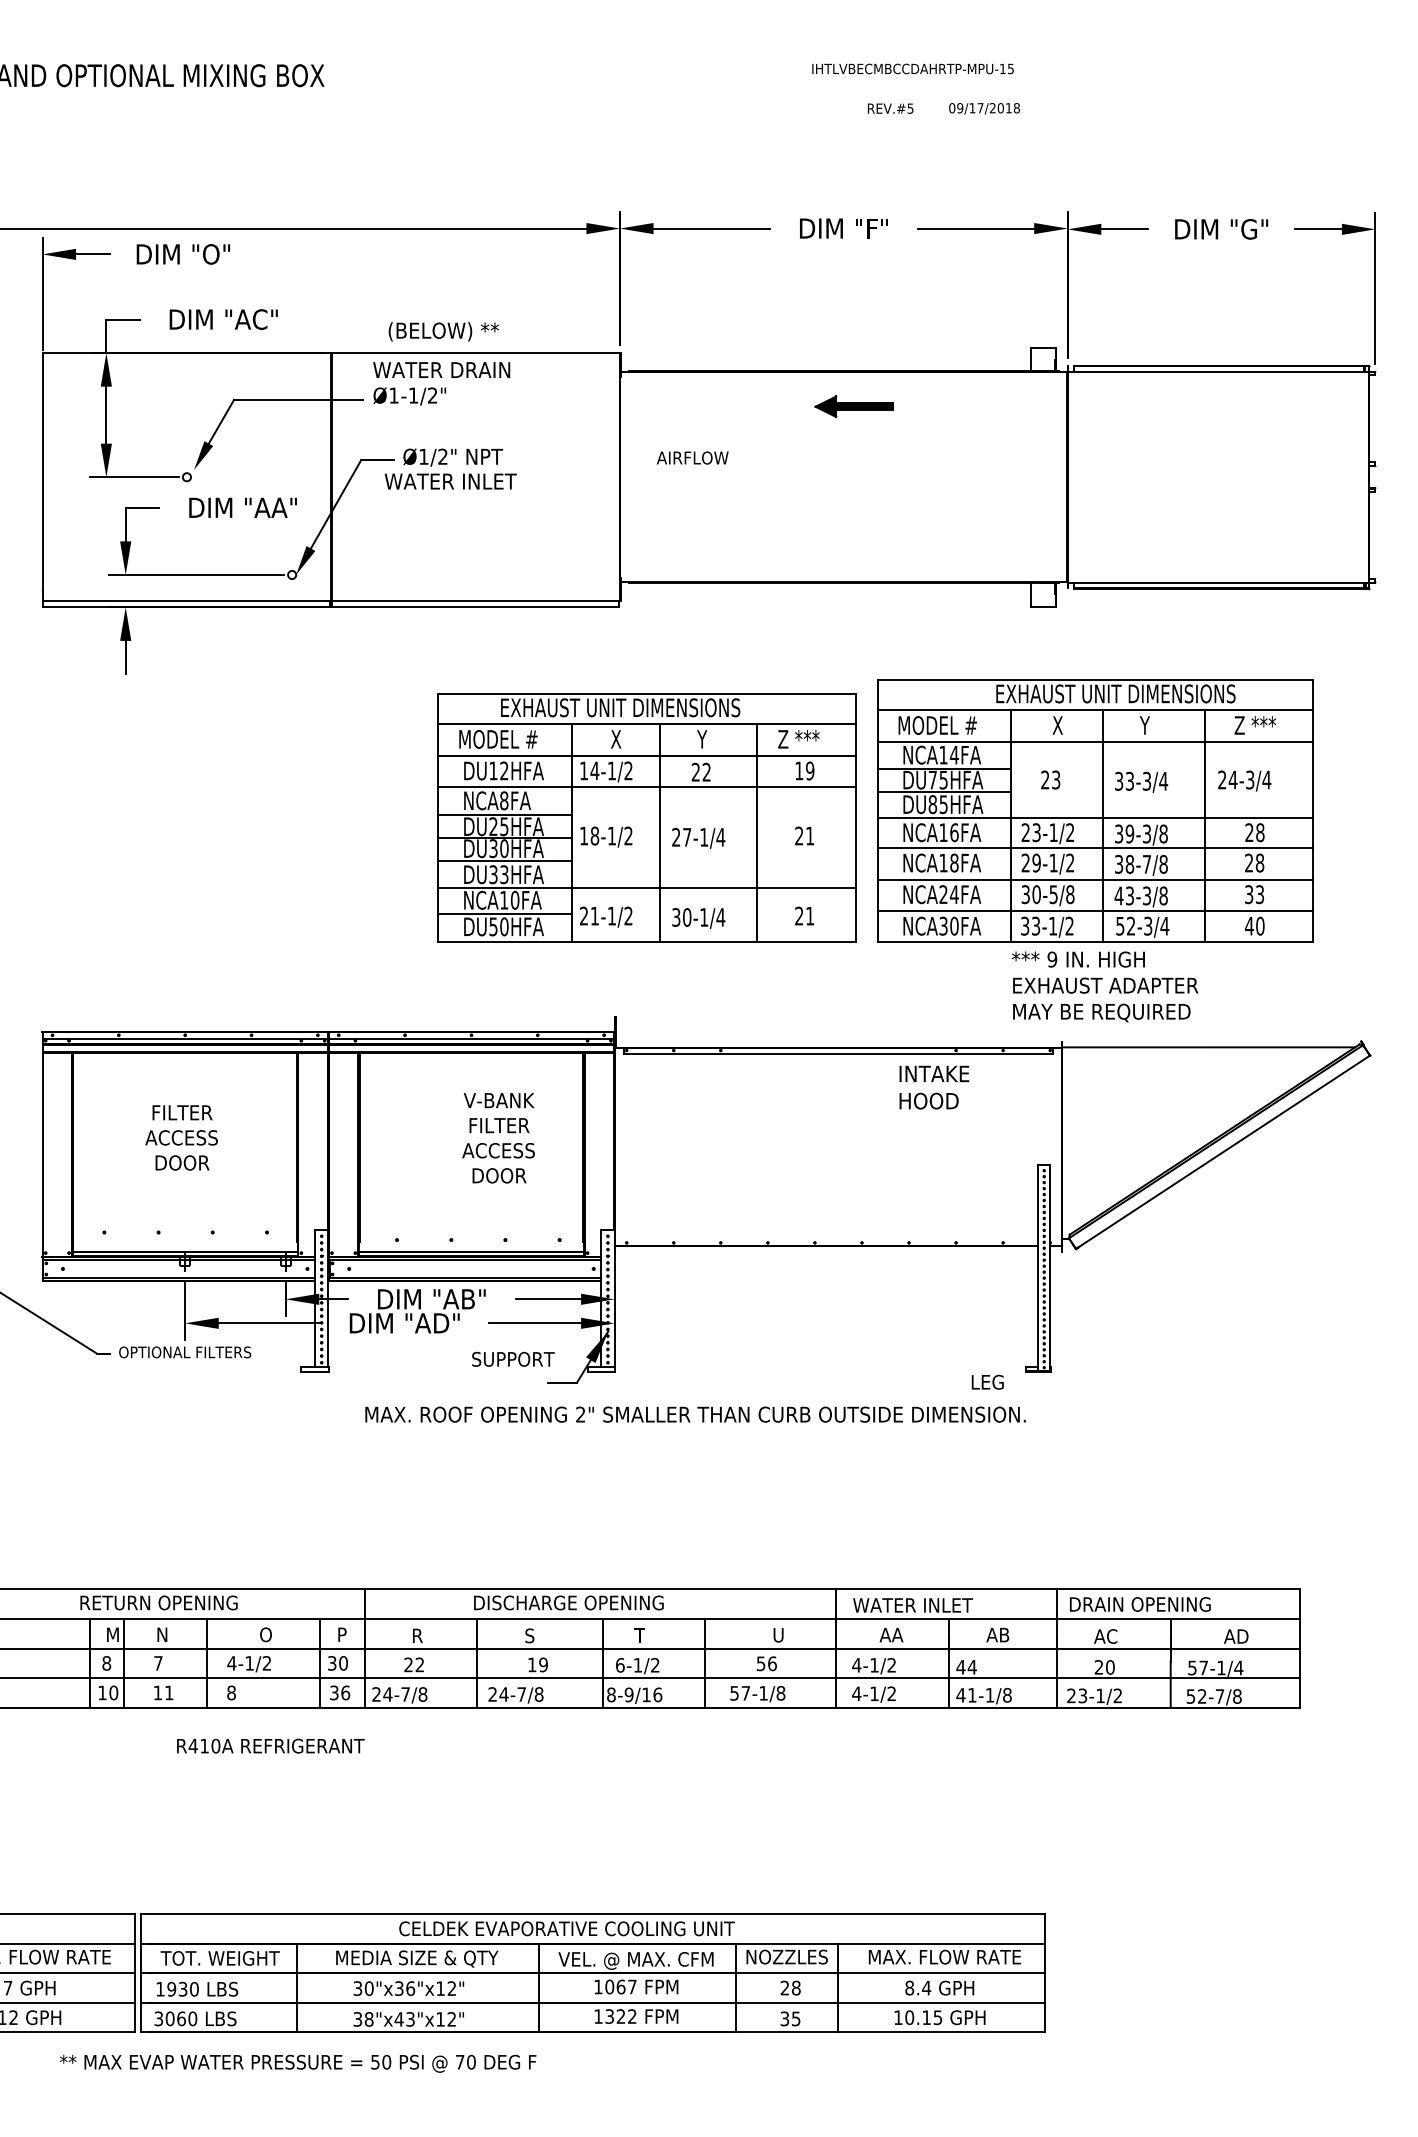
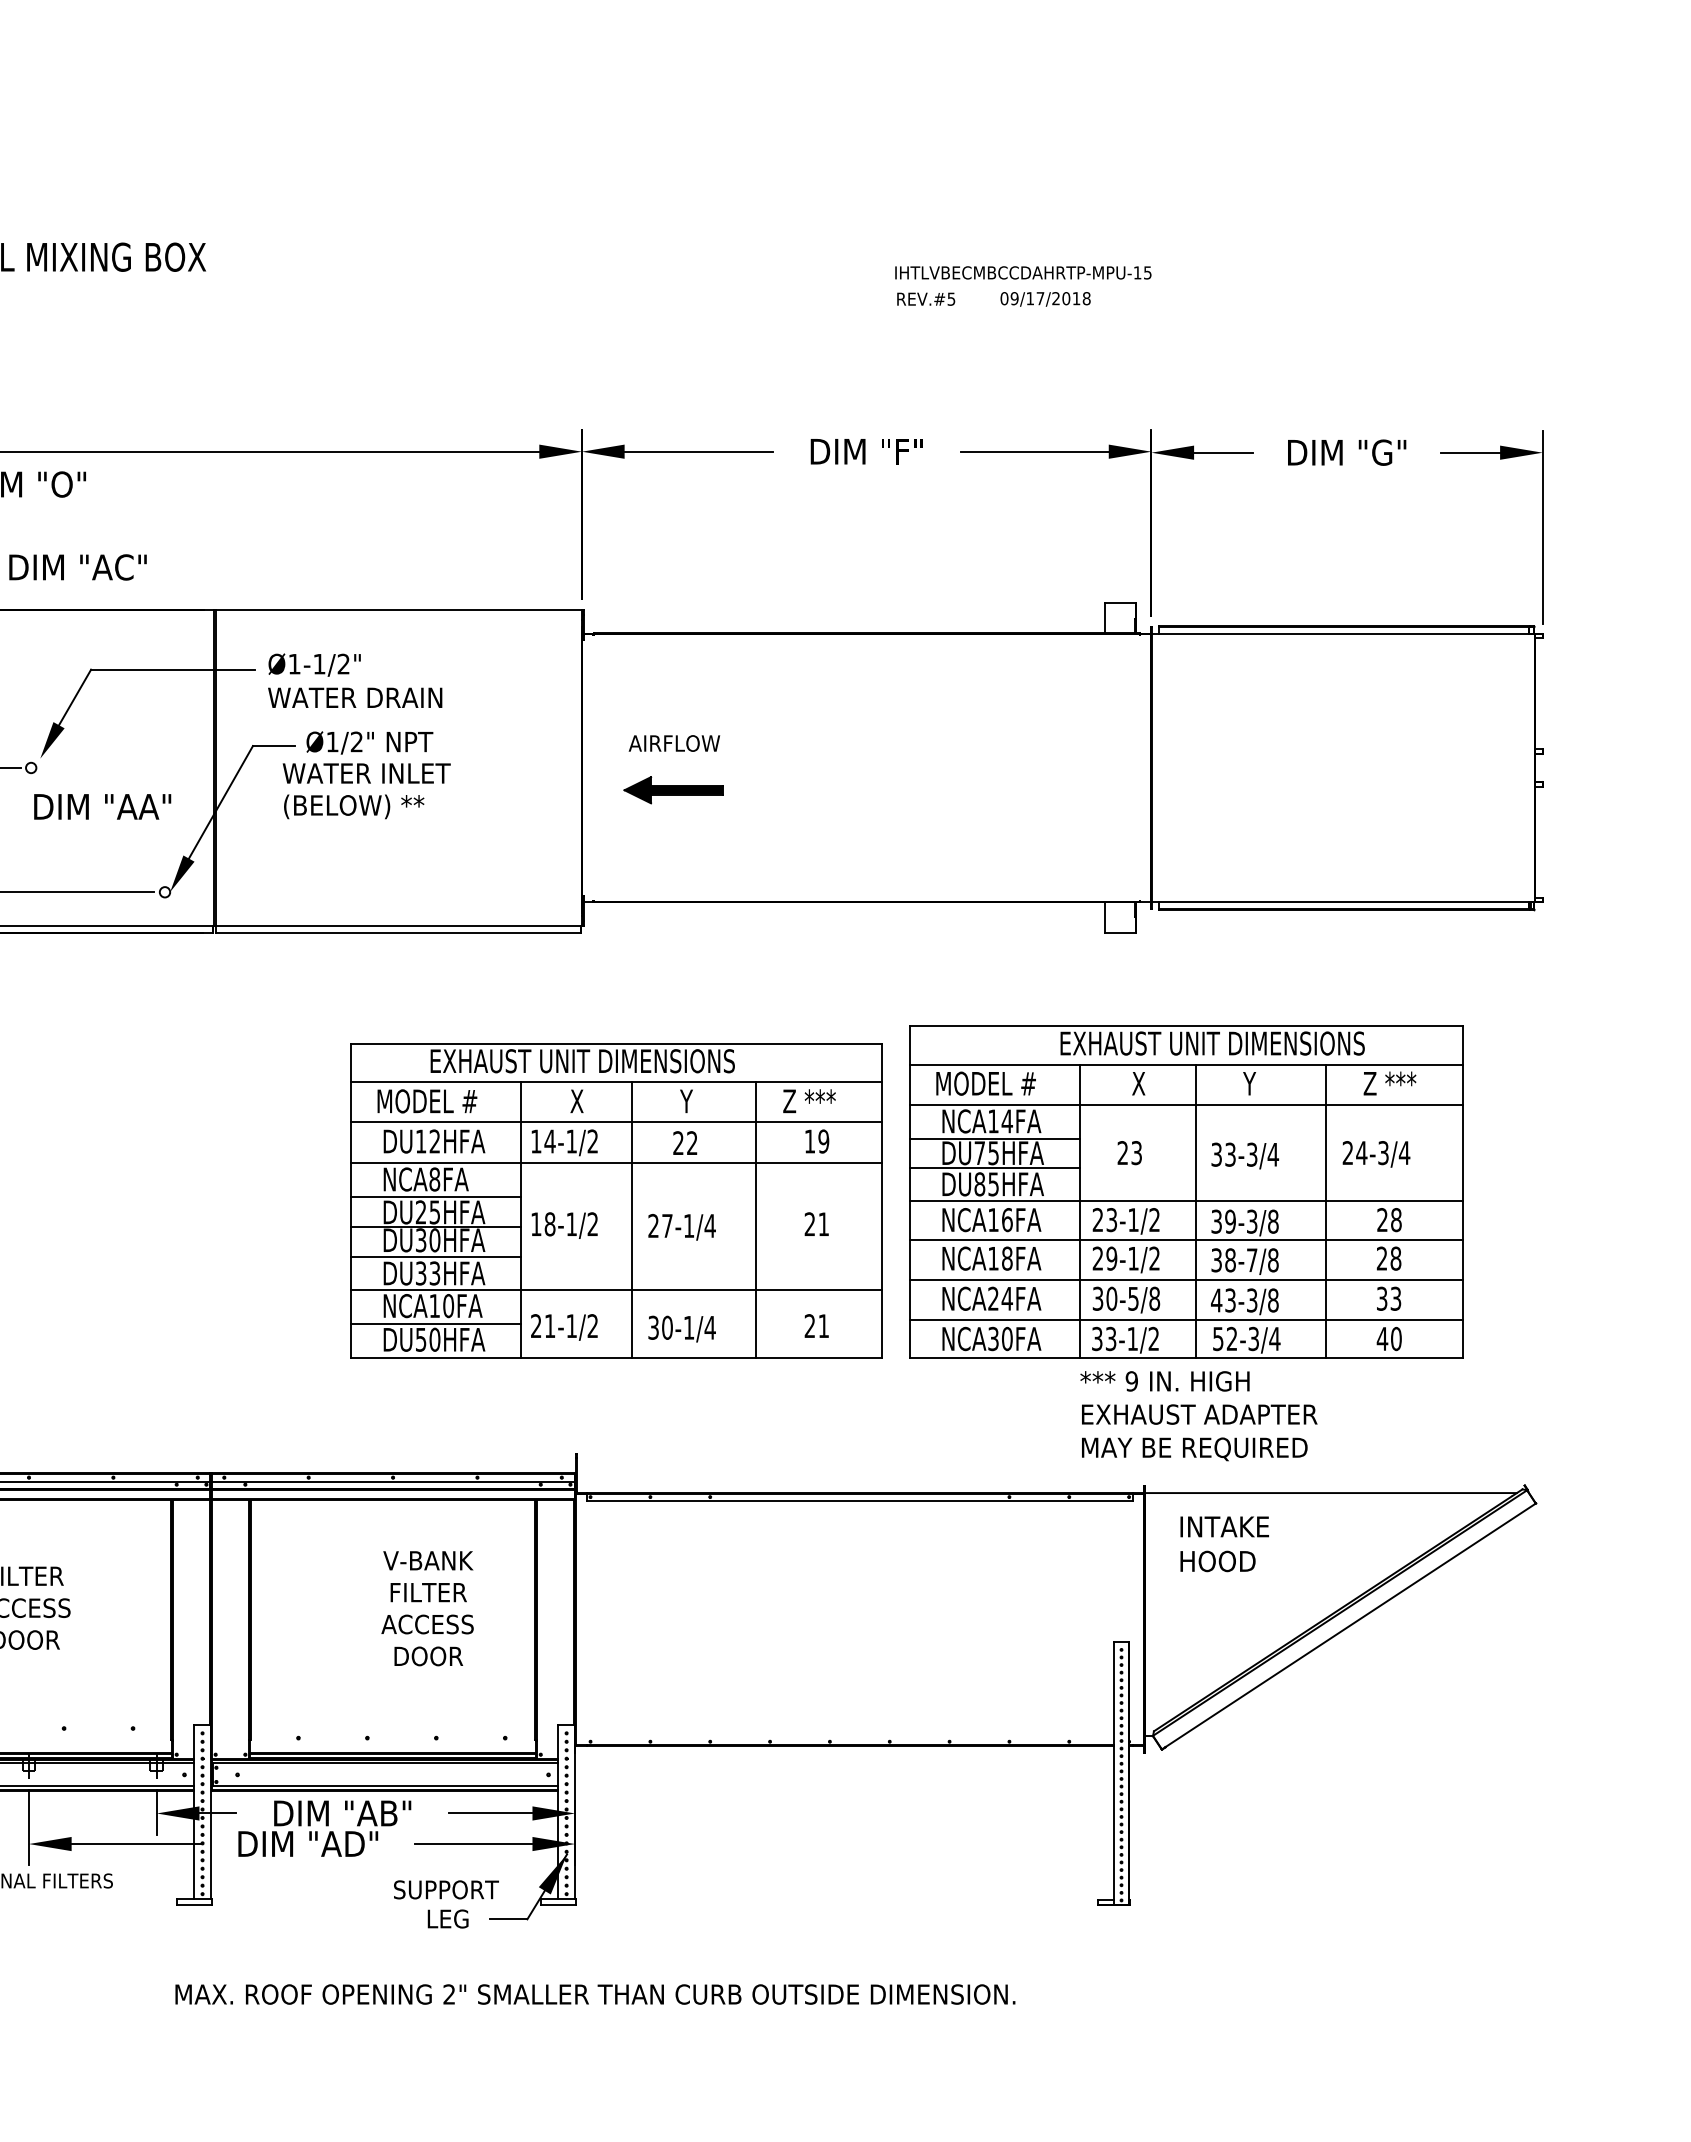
text: (912, 68) -> (1022, 272), moved
text: (443, 331) -> (353, 806), moved
text: (441, 369) -> (354, 697), moved
part: (853, 406) -> (672, 789), moved
text: (934, 1087) -> (1224, 1544), moved
text: (987, 1381) -> (447, 1918), moved
text: (695, 1414) -> (595, 1994), moved

